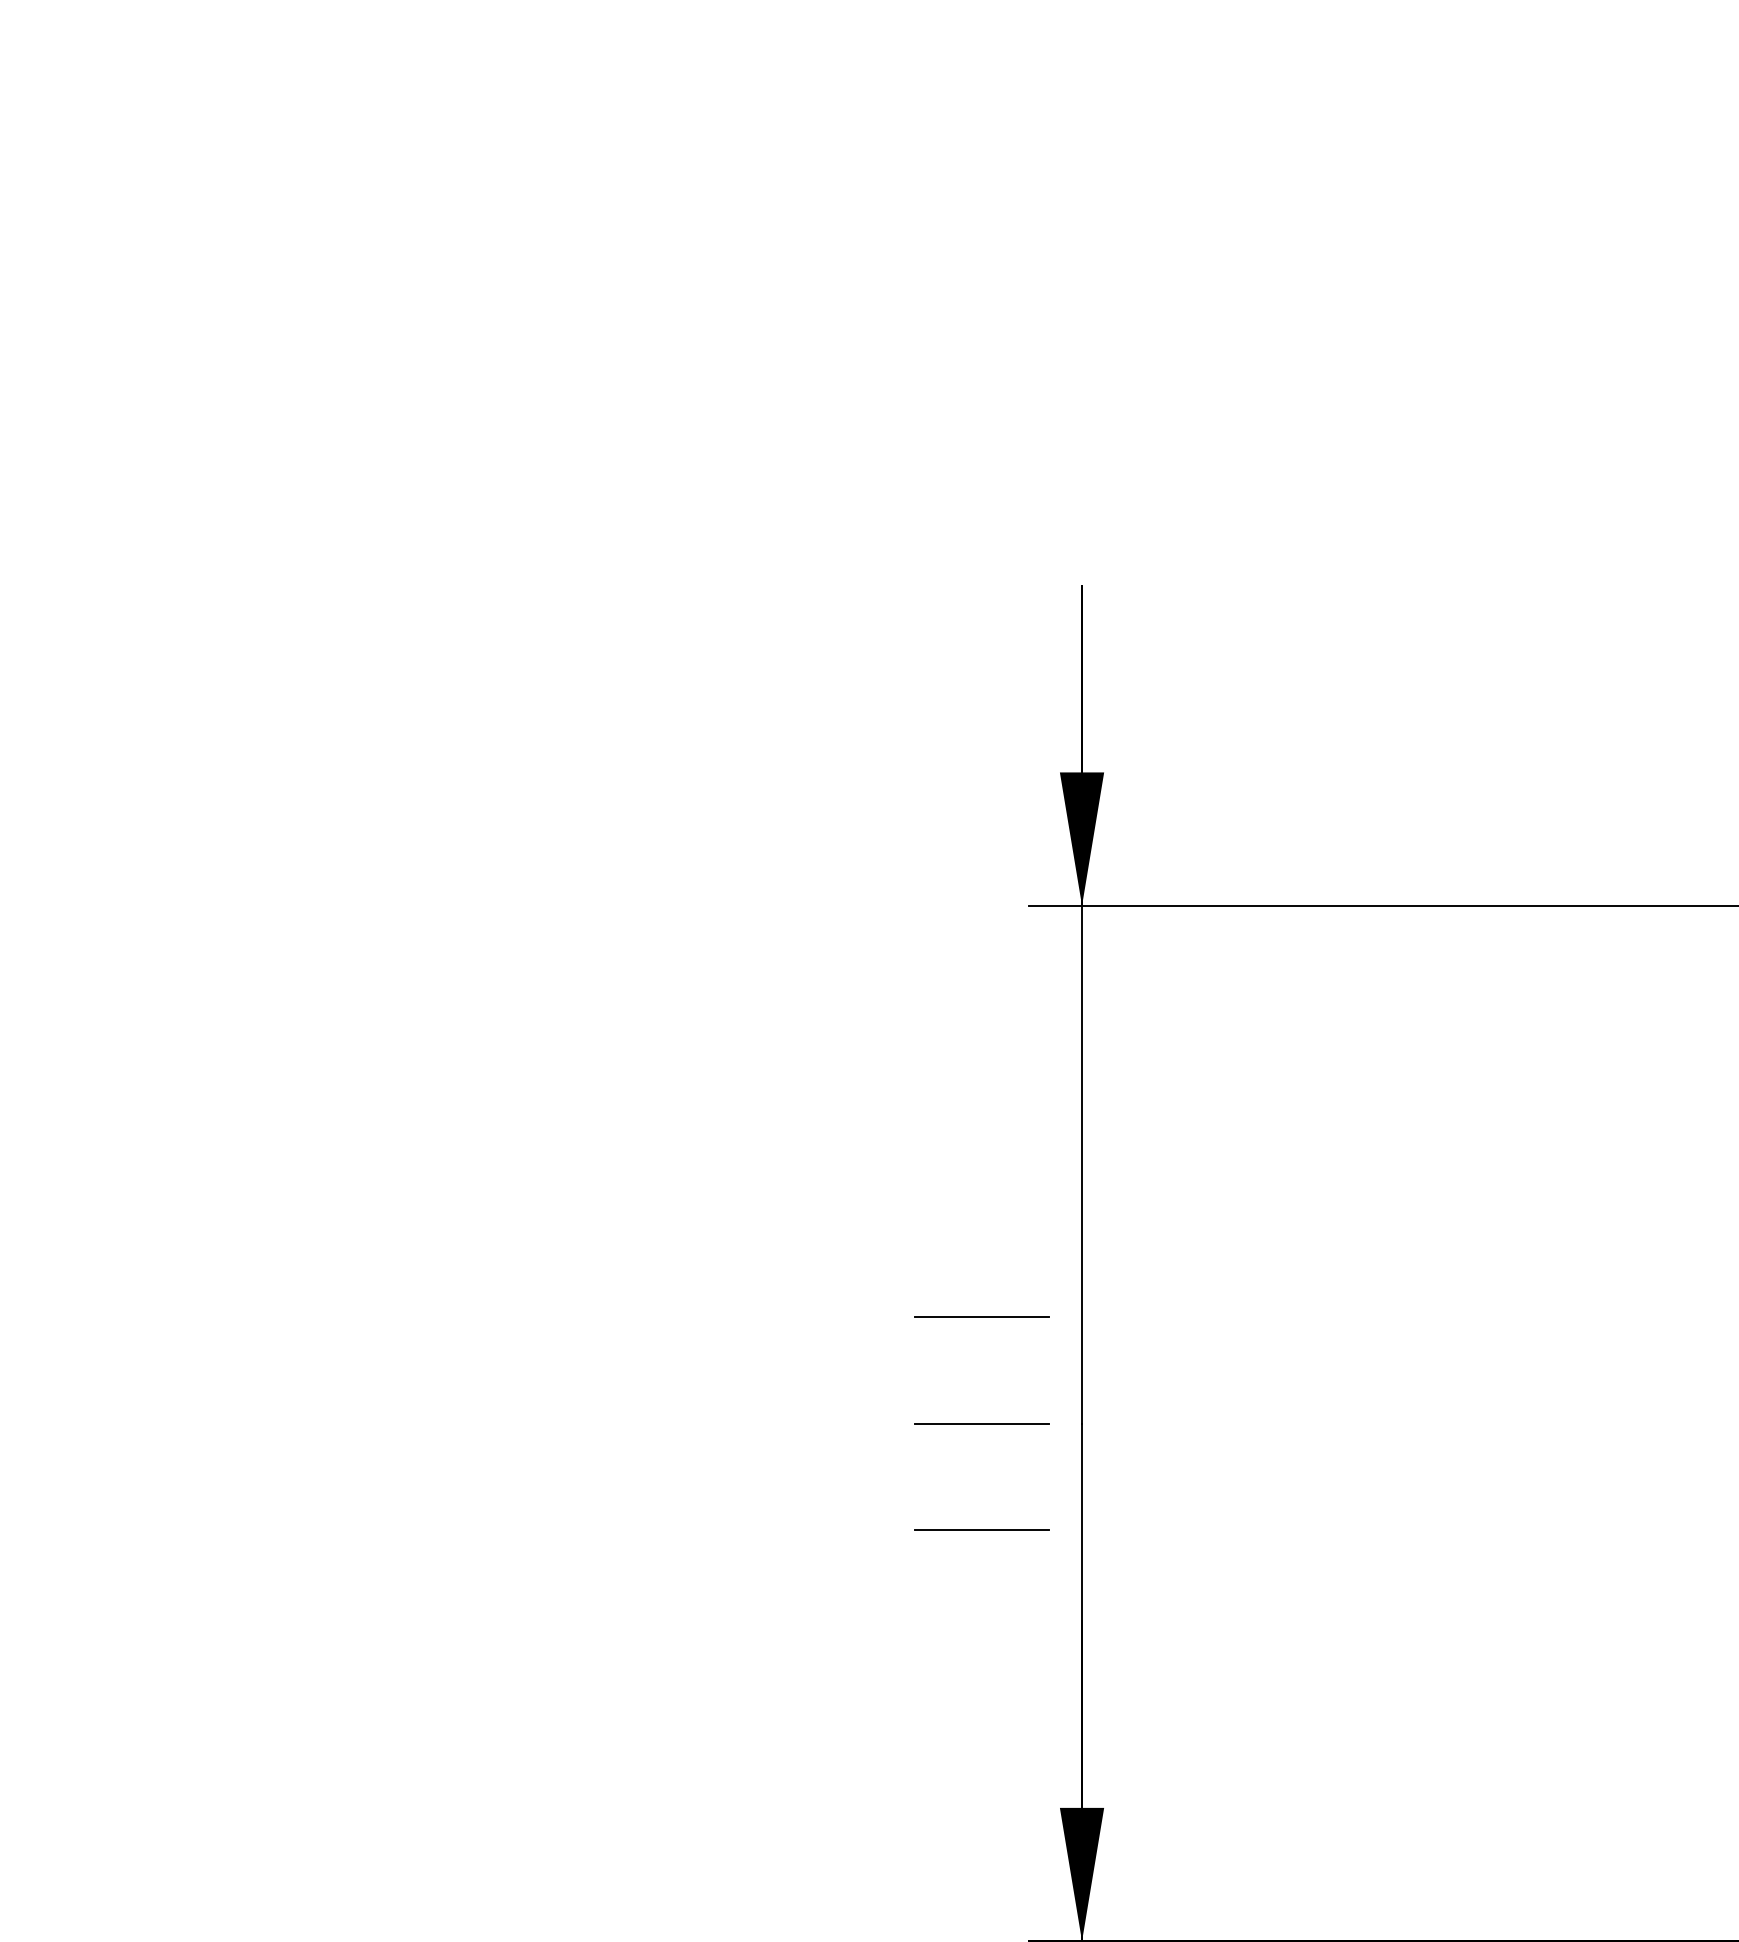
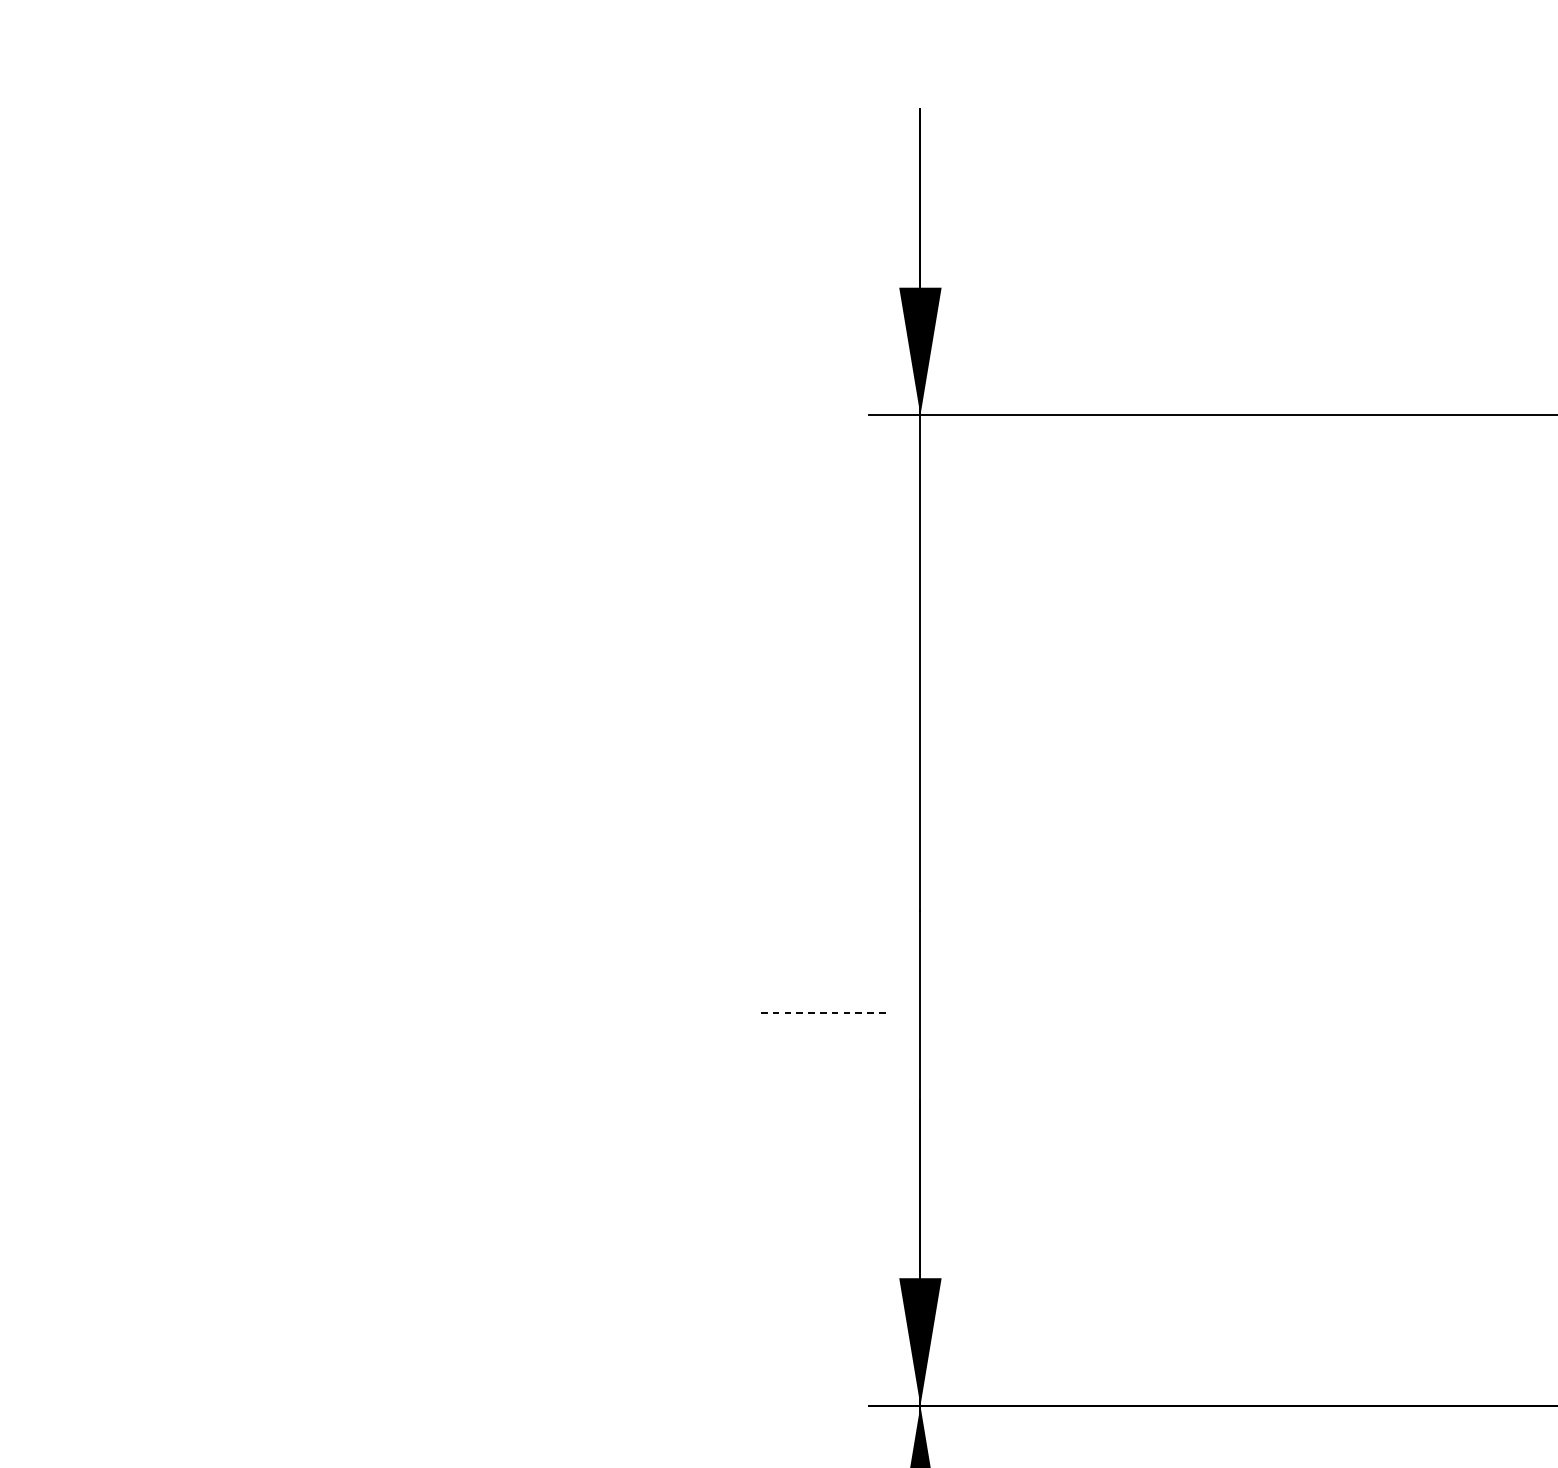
line: (981, 1316) -> (824, 808), removed
line: (981, 1423) -> (824, 910), removed
line: (981, 1530) -> (824, 1012), solid -> dashed

